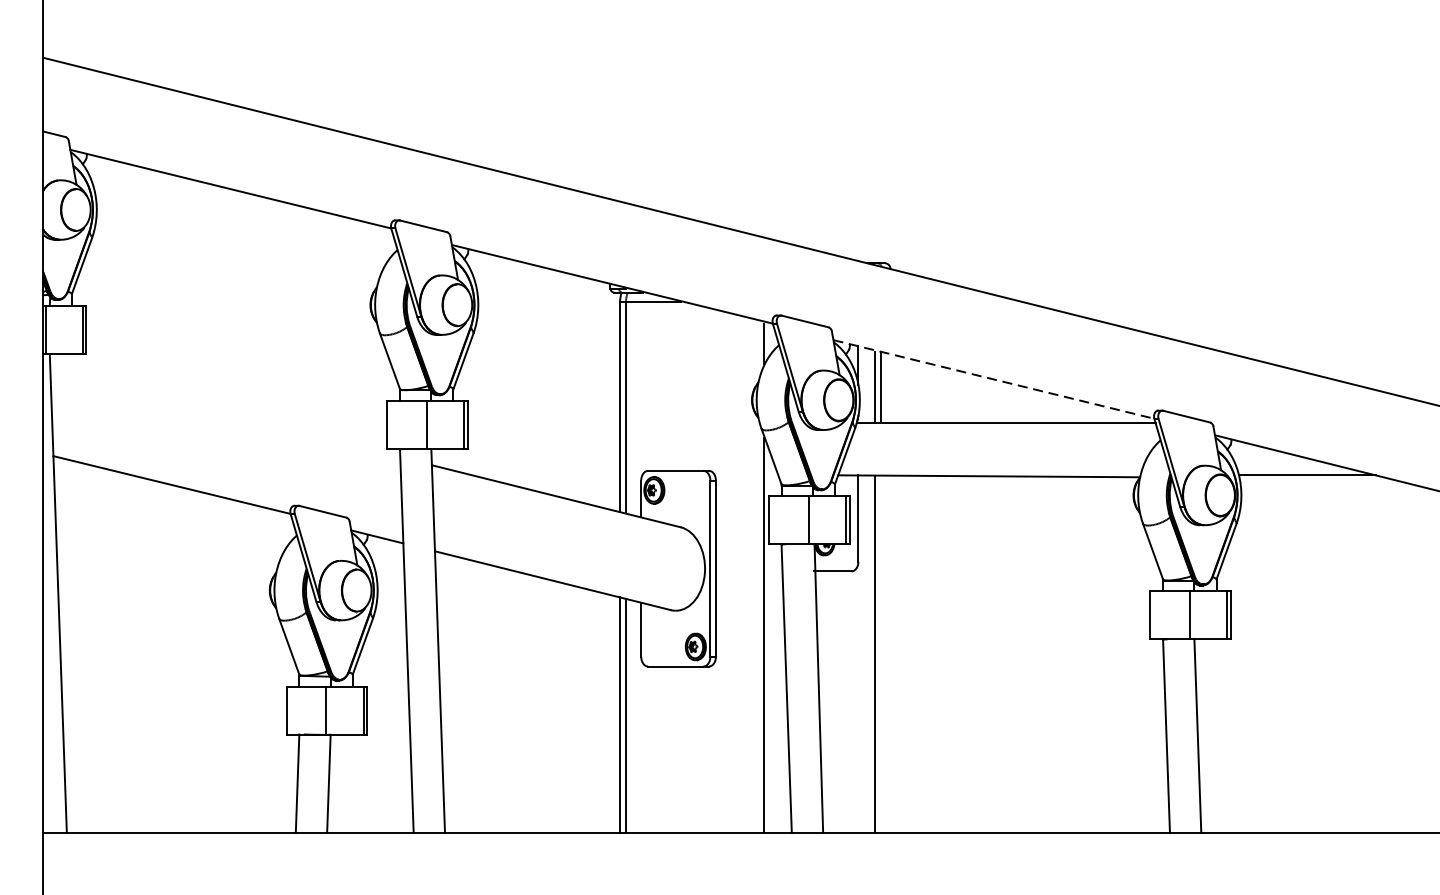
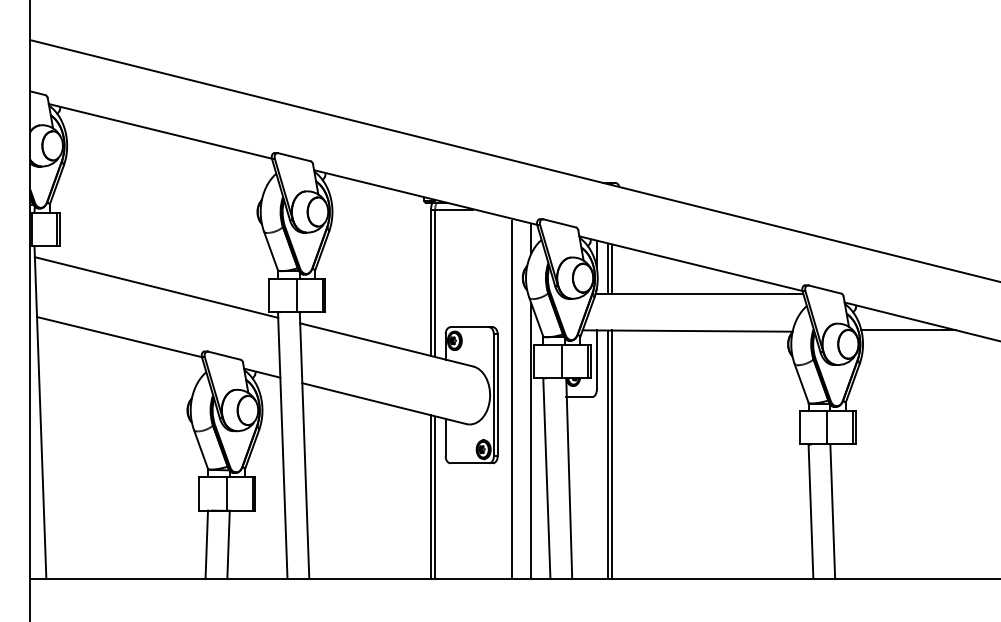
line: (993, 379) -> (690, 263), dashed -> solid
line: (225, 413) -> (156, 287), added
line: (737, 573) -> (512, 398), added
line: (881, 653) -> (612, 454), added

